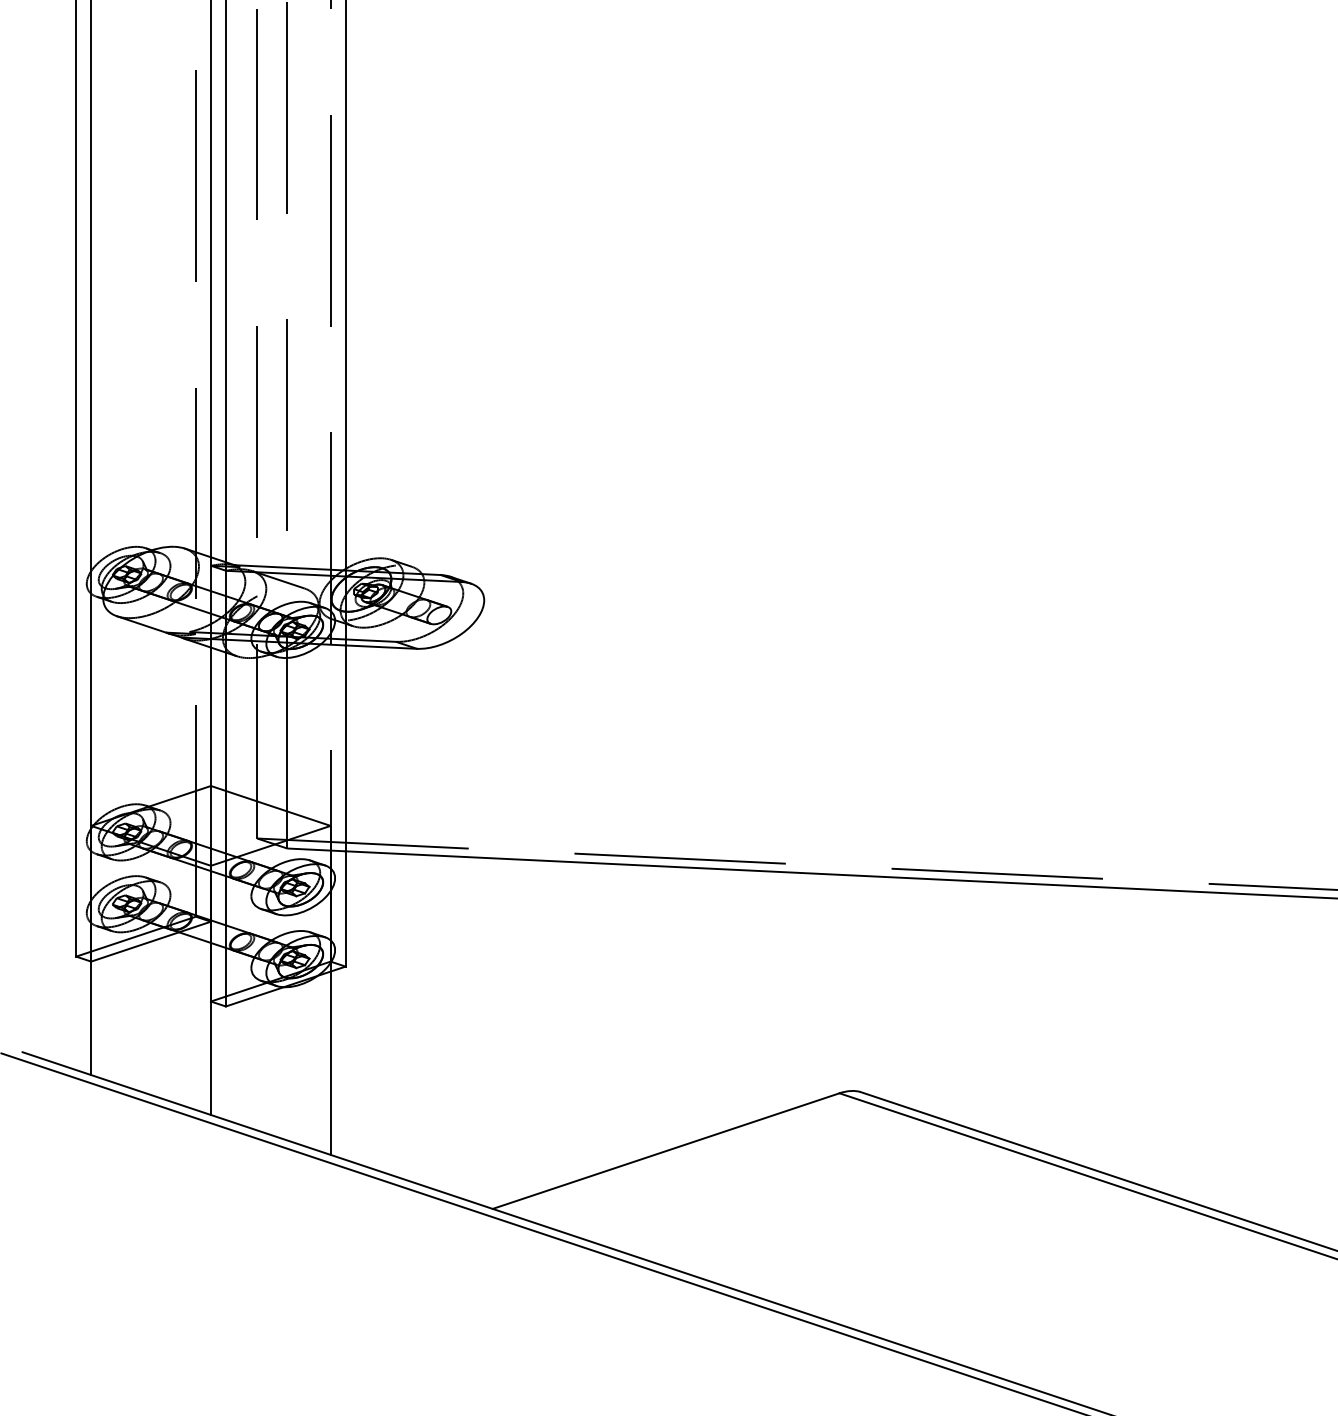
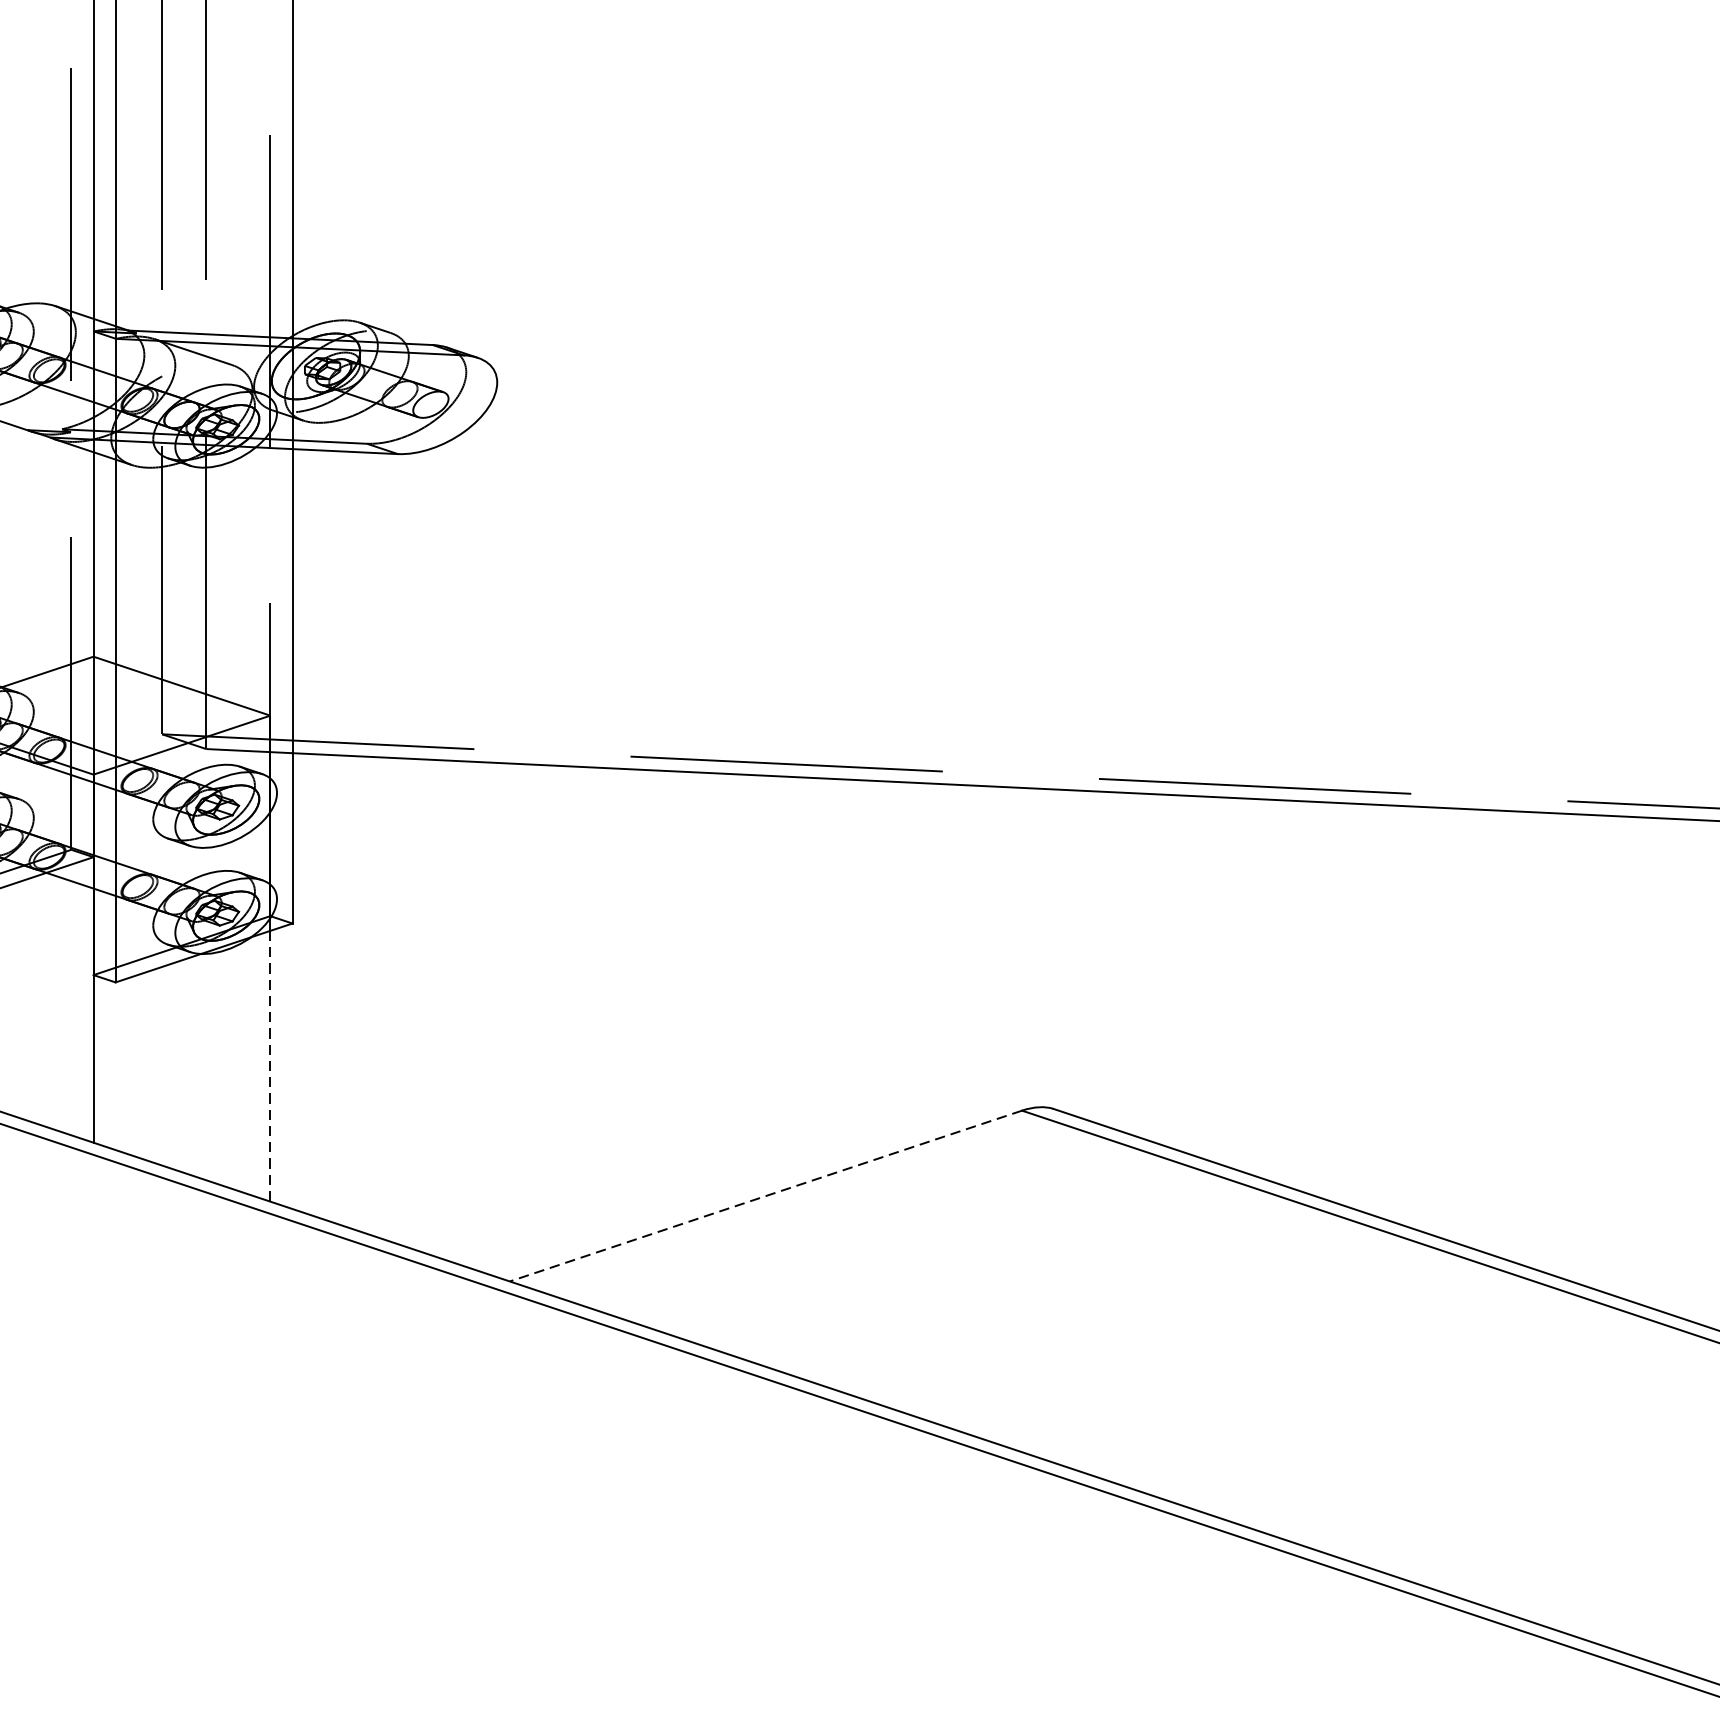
line: (330, 1063) -> (270, 1066), solid -> dashed
line: (666, 1151) -> (766, 1196), solid -> dashed

